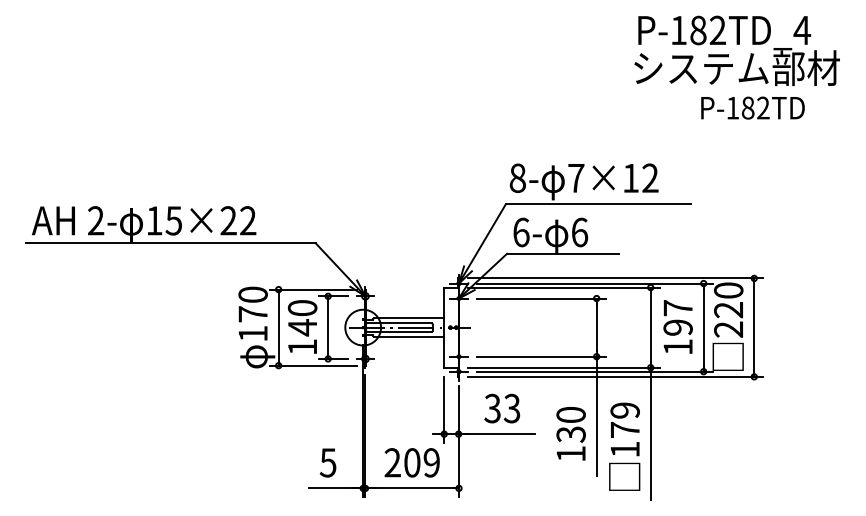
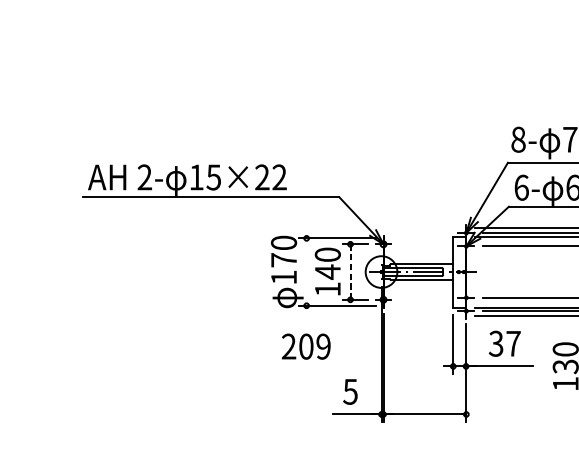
line: (278, 327) -> (306, 271), removed
line: (328, 328) -> (350, 272), solid -> dashed
text: (511, 408) -> (512, 343), 33 -> 37
text: (411, 462) -> (305, 346), moved

